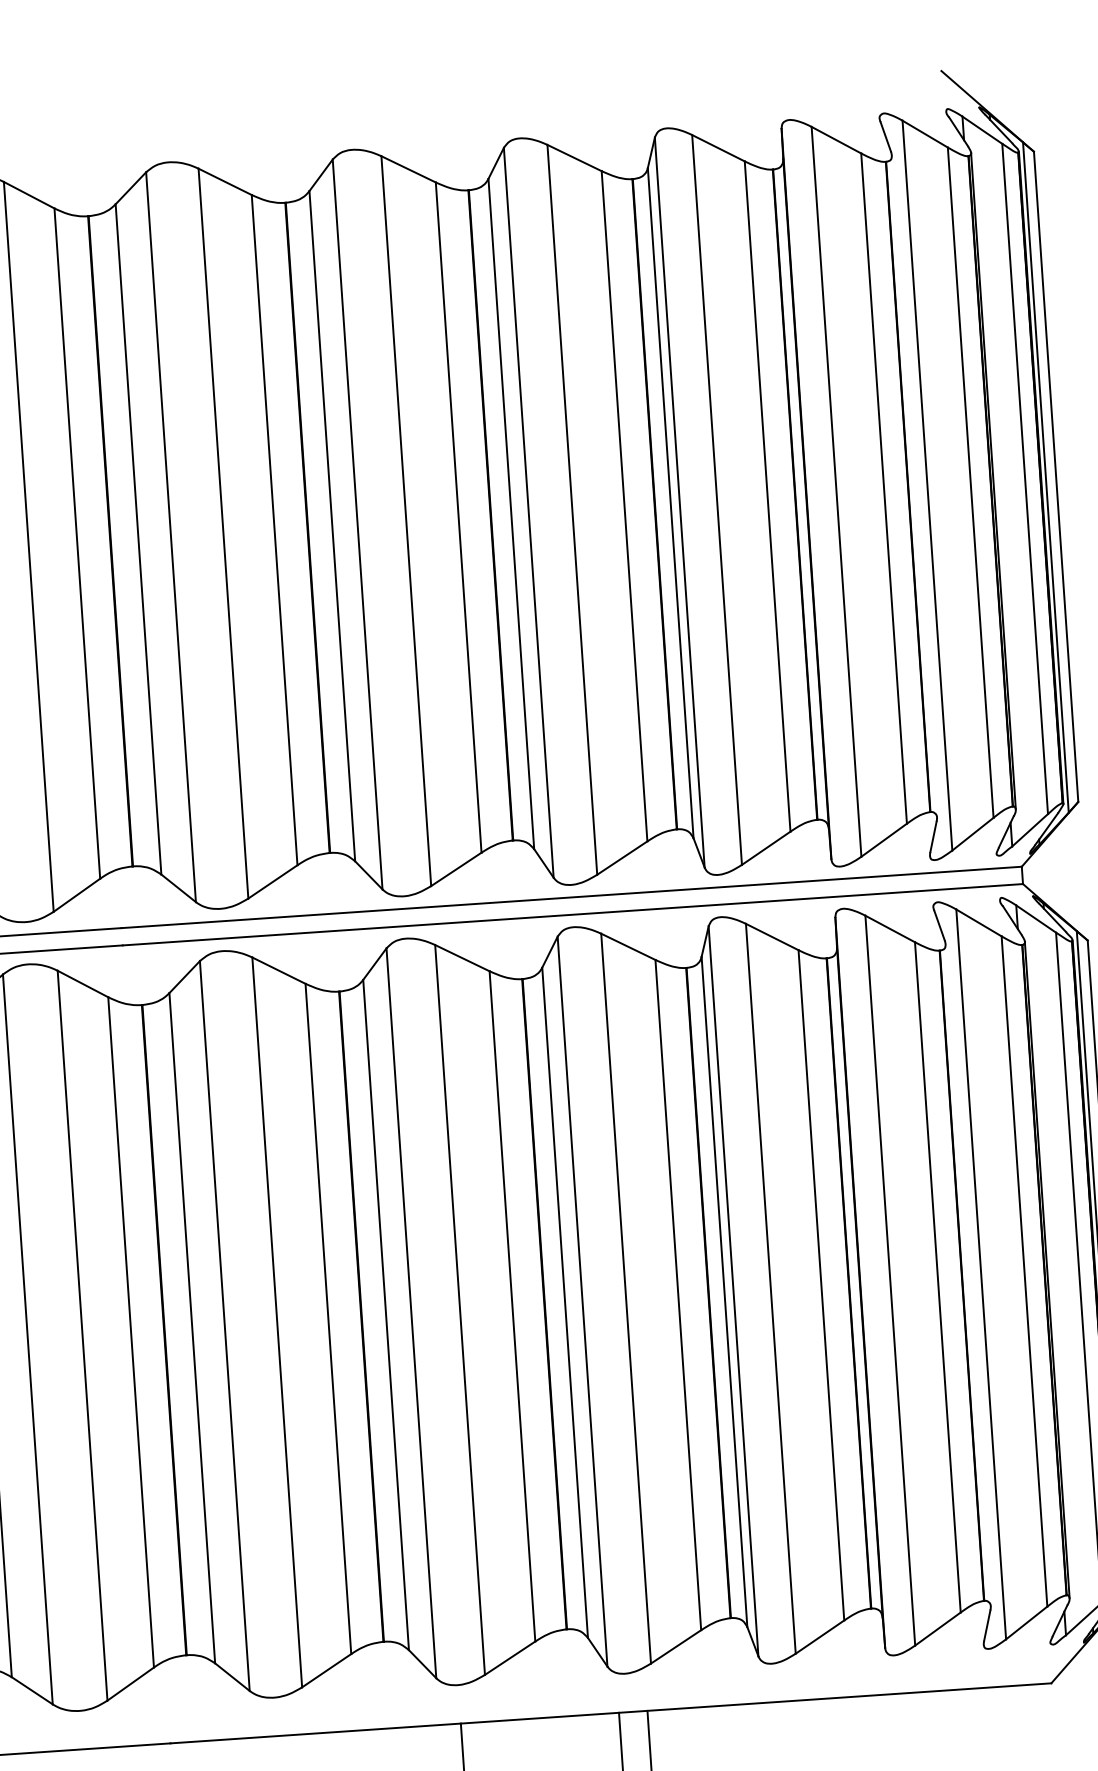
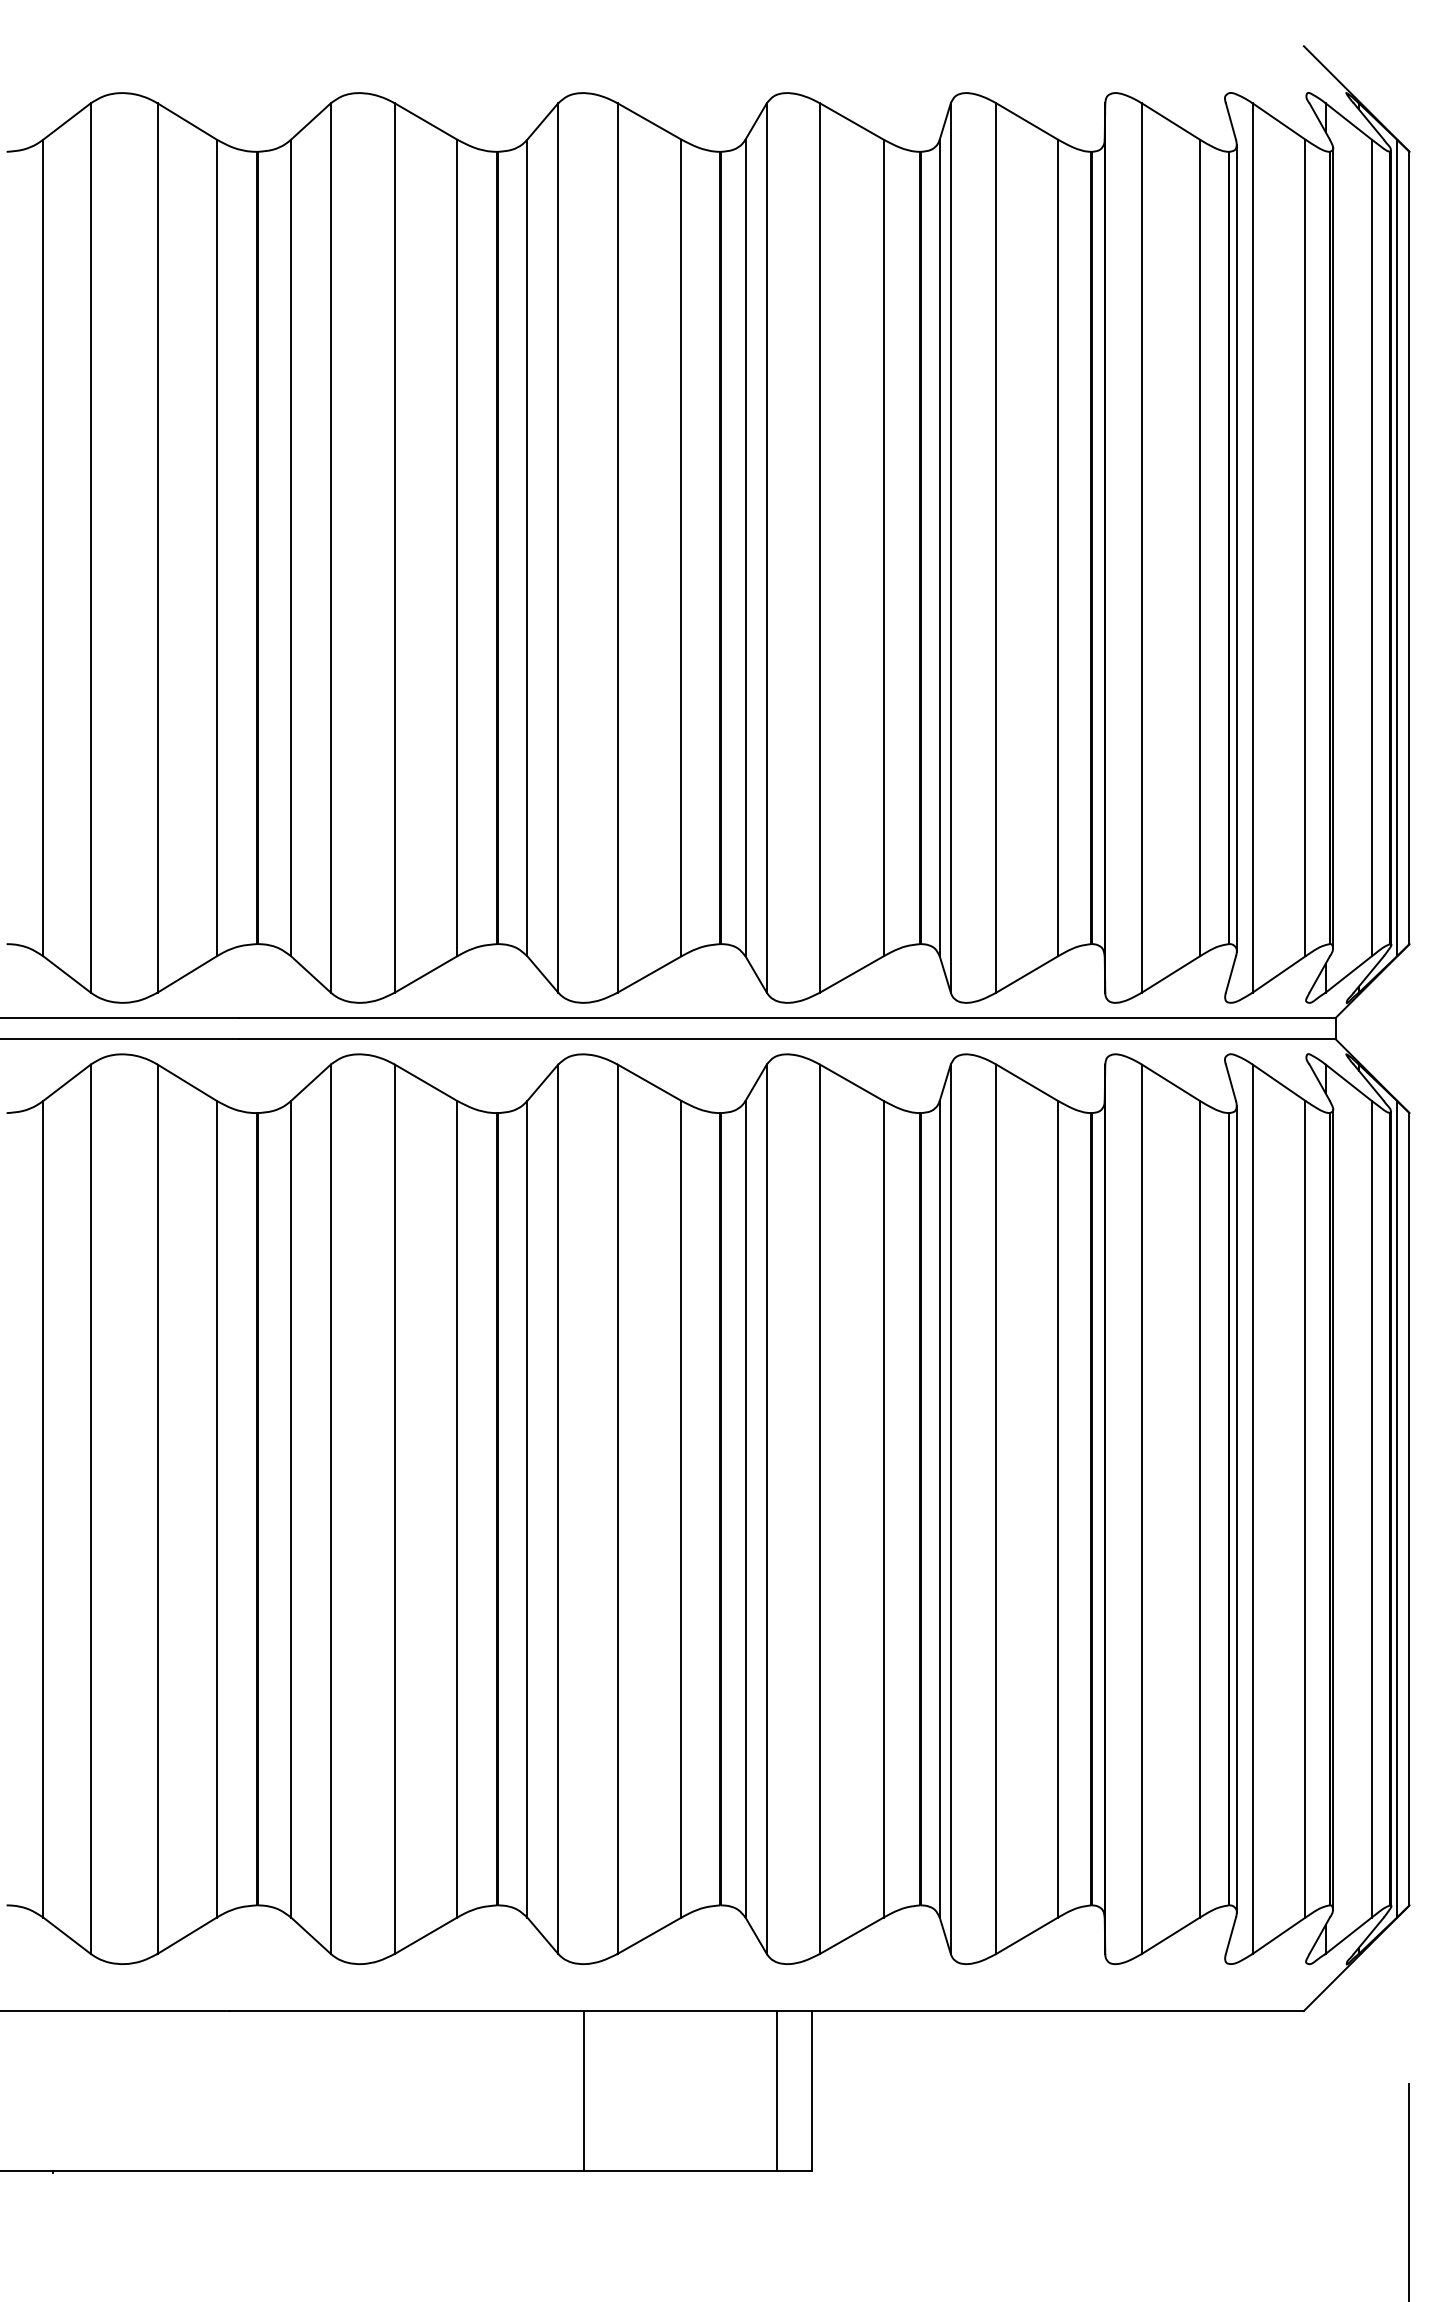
line: (914, 486) -> (1236, 547), added
line: (967, 1274) -> (1236, 1508), added

